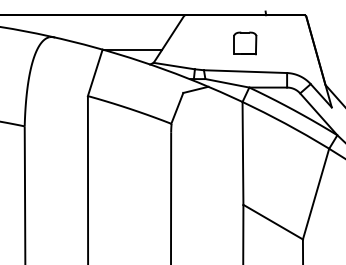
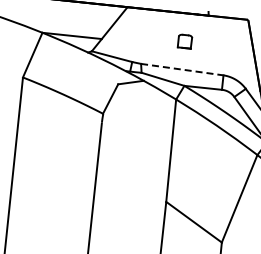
part: (245, 43) -> (185, 41), size x0.6
line: (245, 71) -> (182, 69), solid -> dashed

